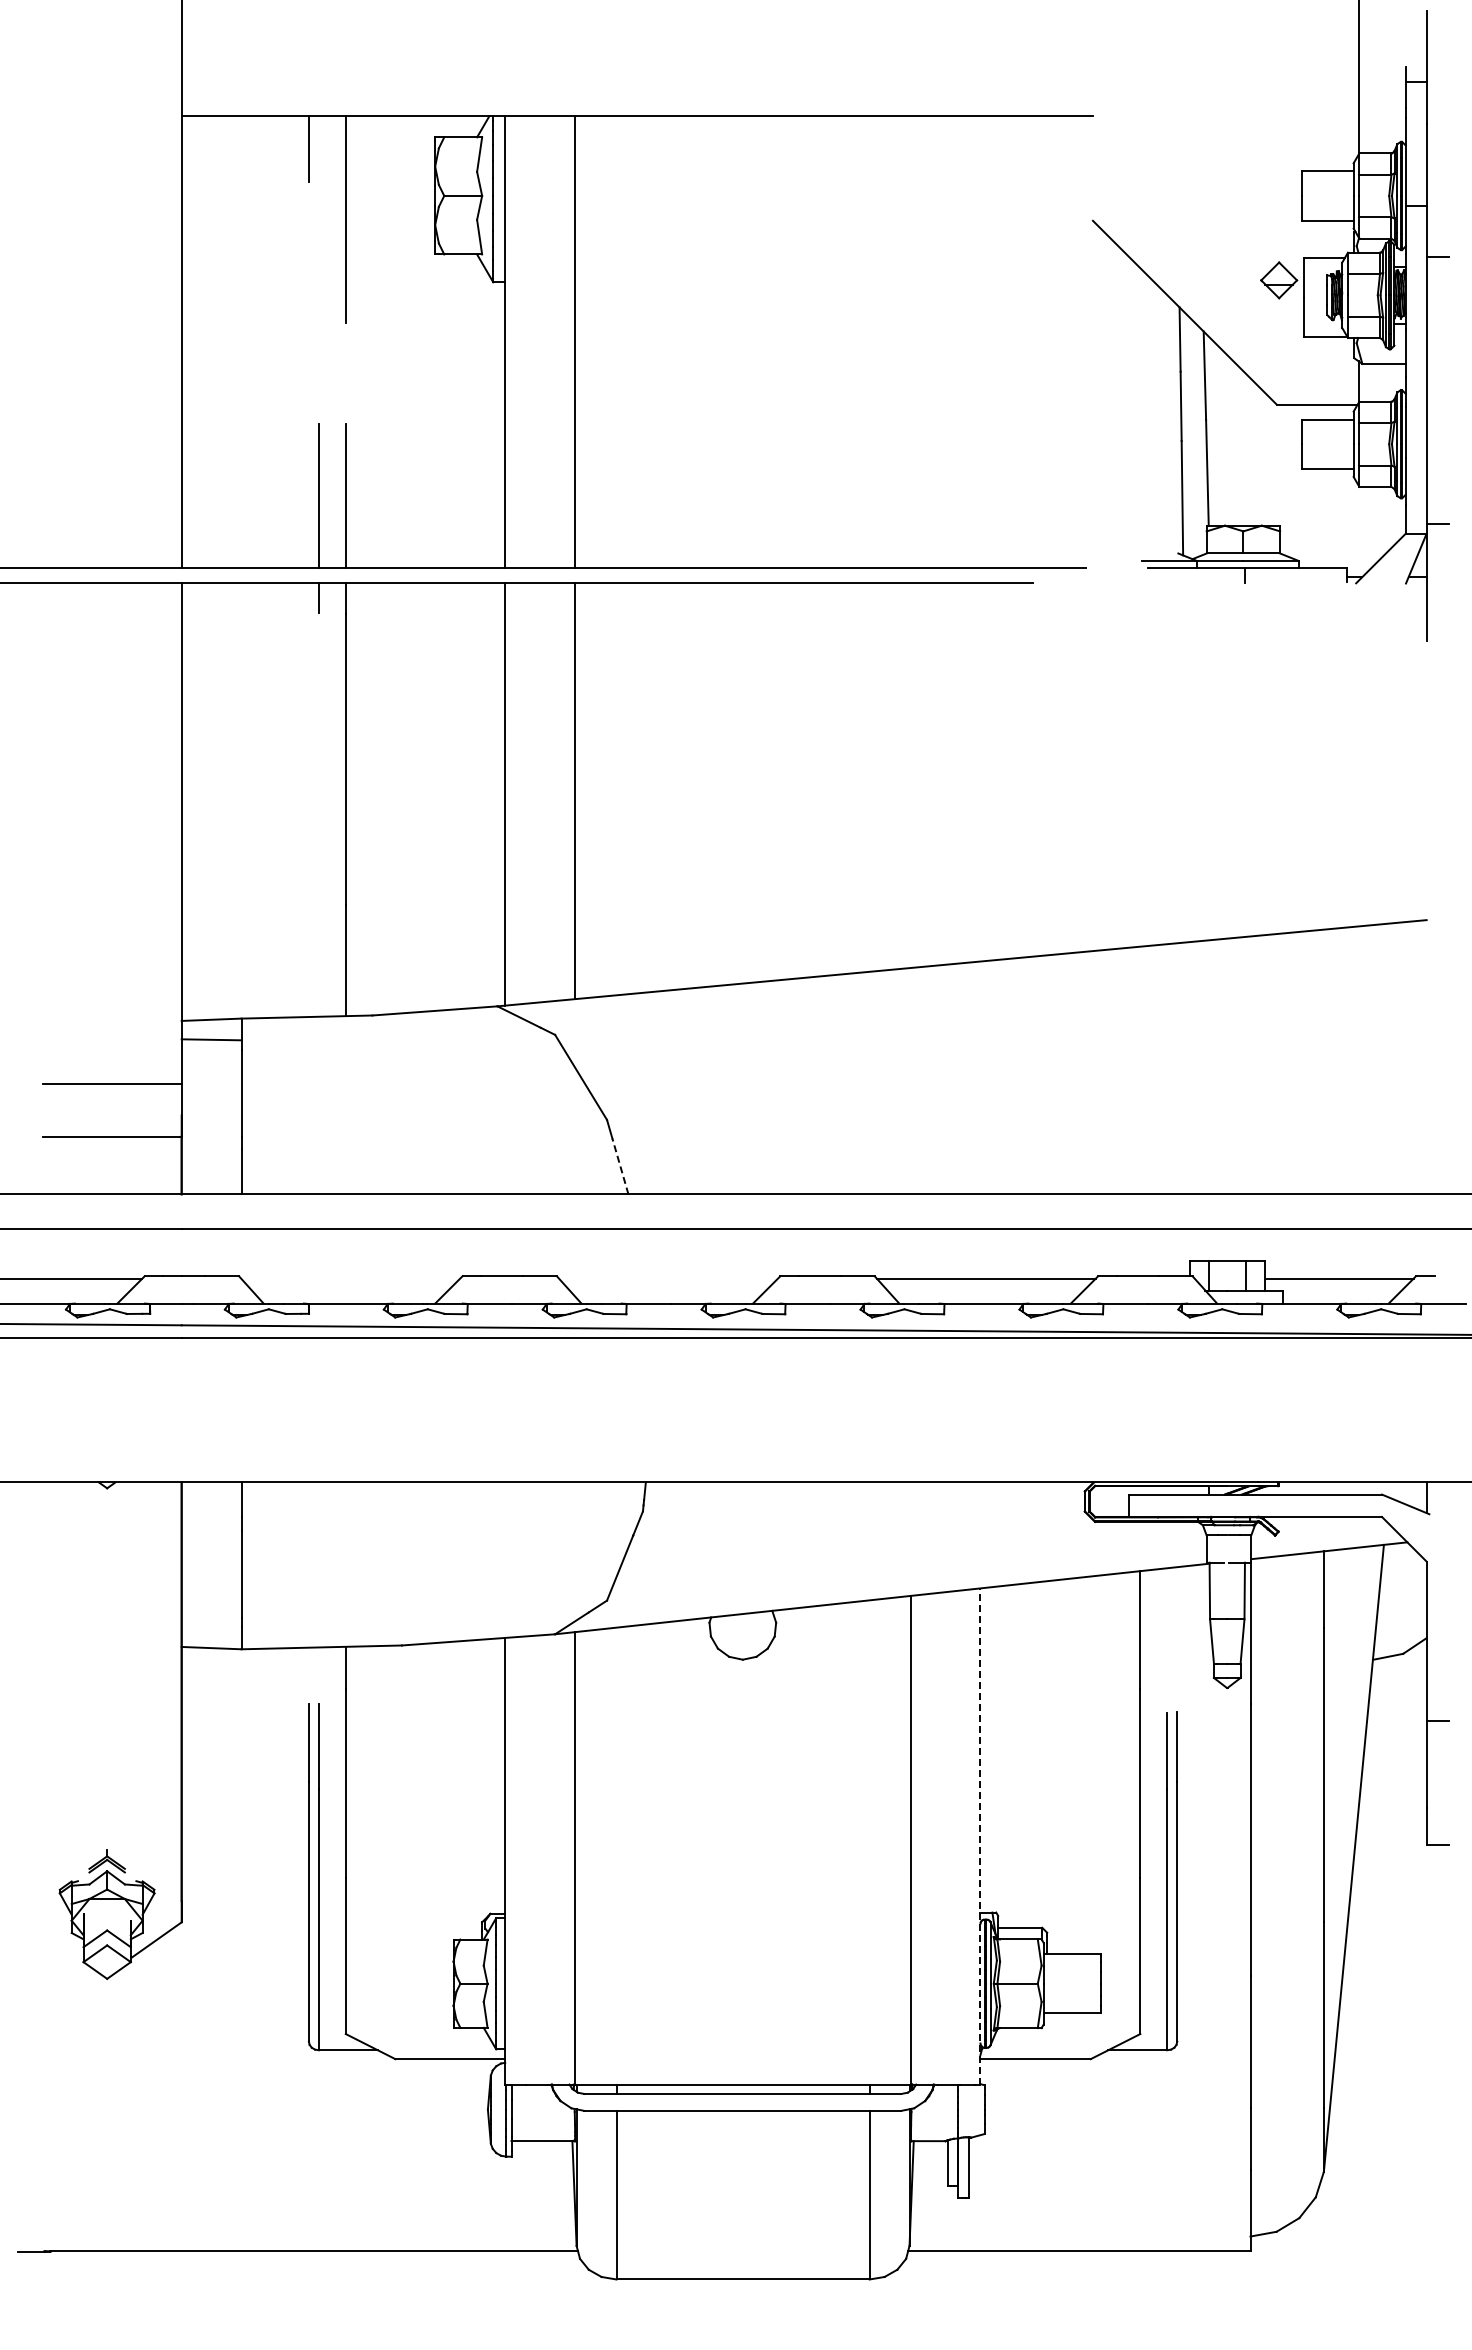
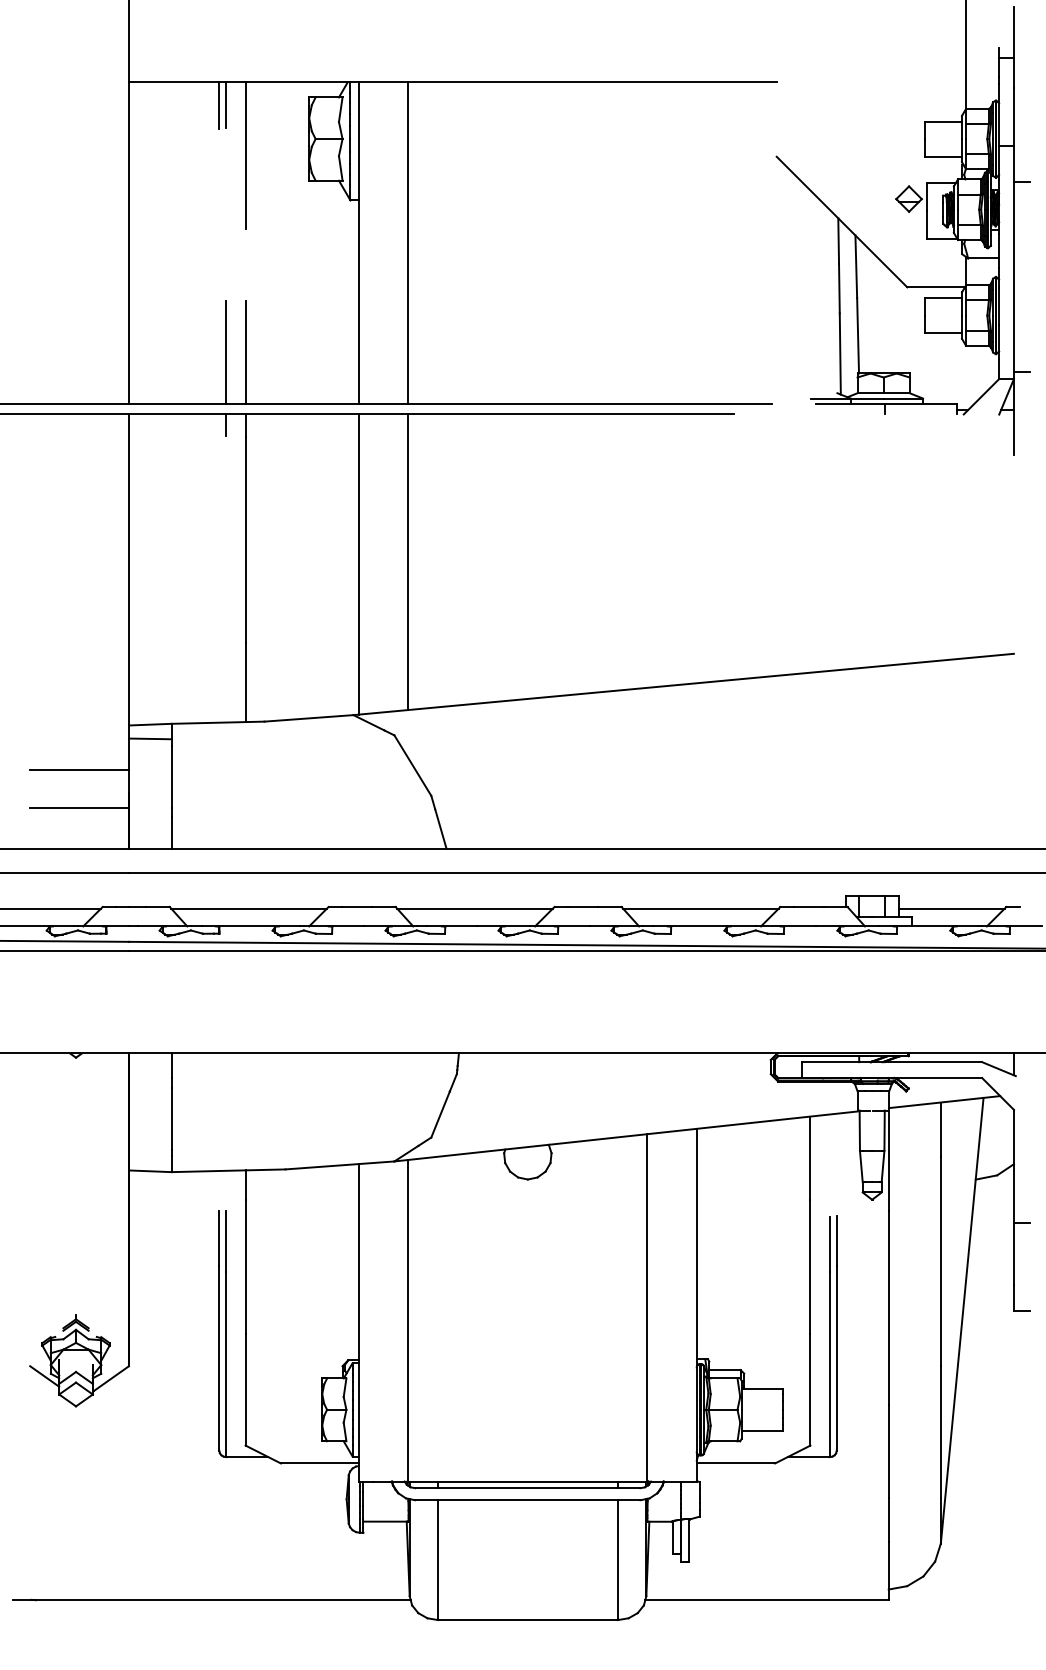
line: (318, 147) -> (226, 104), added
line: (620, 1166) -> (440, 828), dashed -> solid
line: (350, 1278) -> (248, 908), added
line: (668, 1278) -> (475, 908), added
line: (980, 1835) -> (696, 1304), dashed -> solid
line: (62, 1936) -> (44, 1376), added

